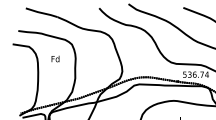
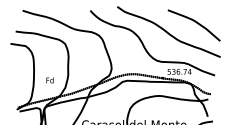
text: (54, 59) -> (49, 80), moved

